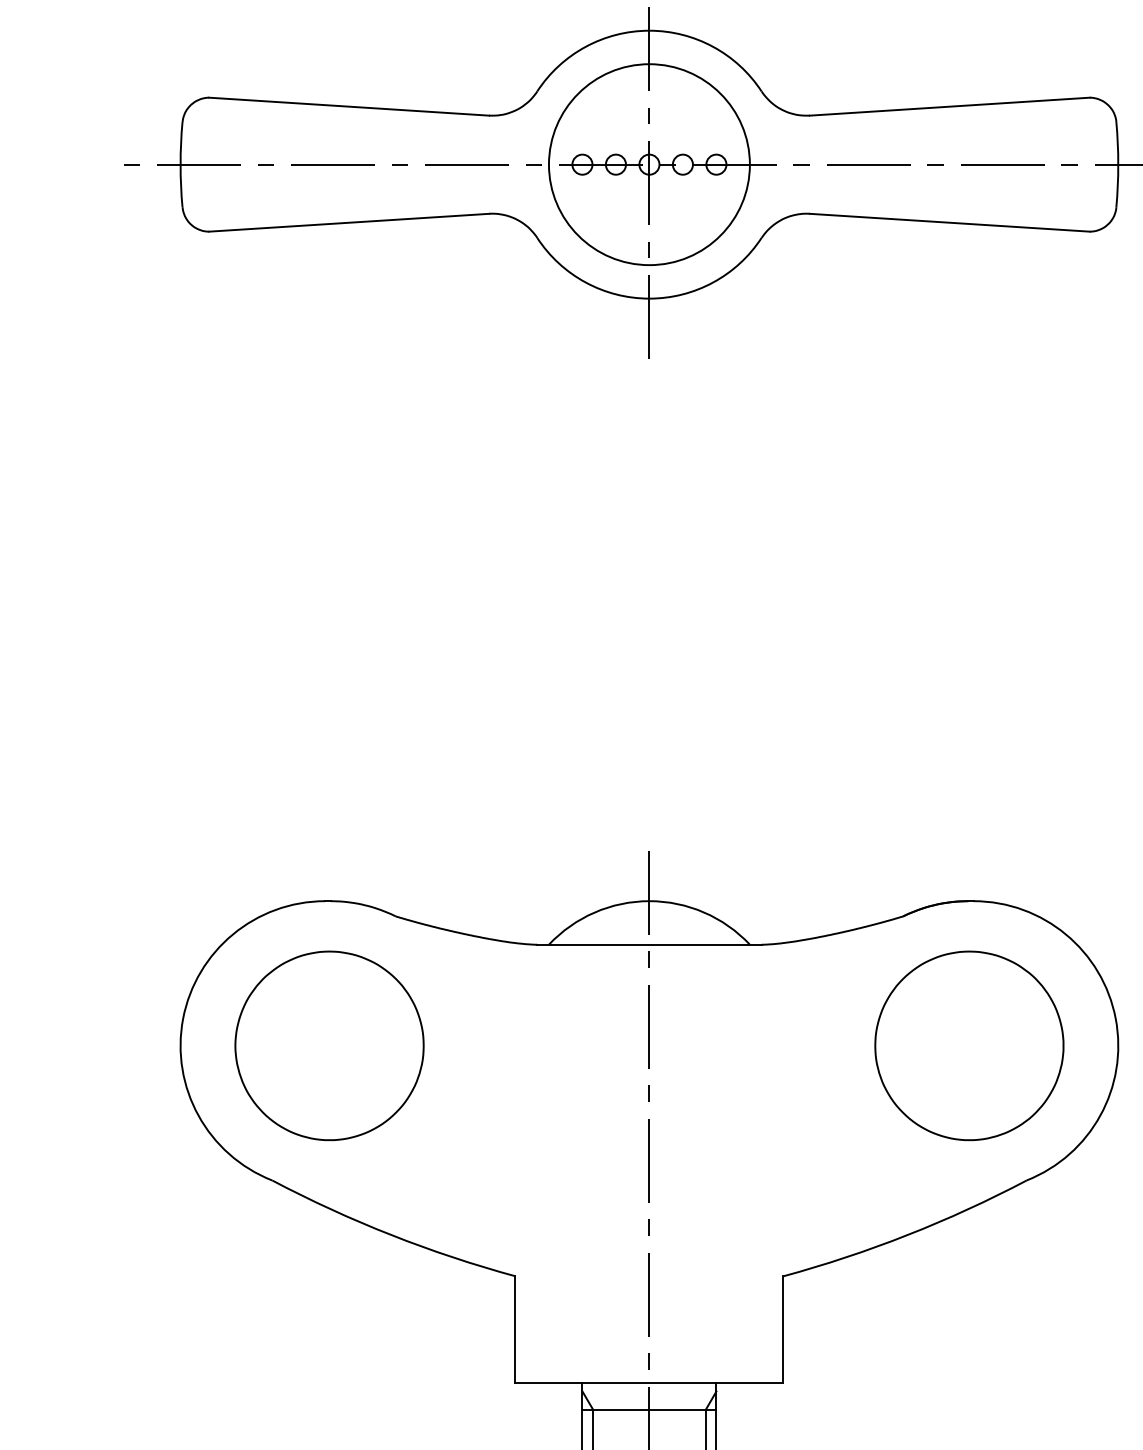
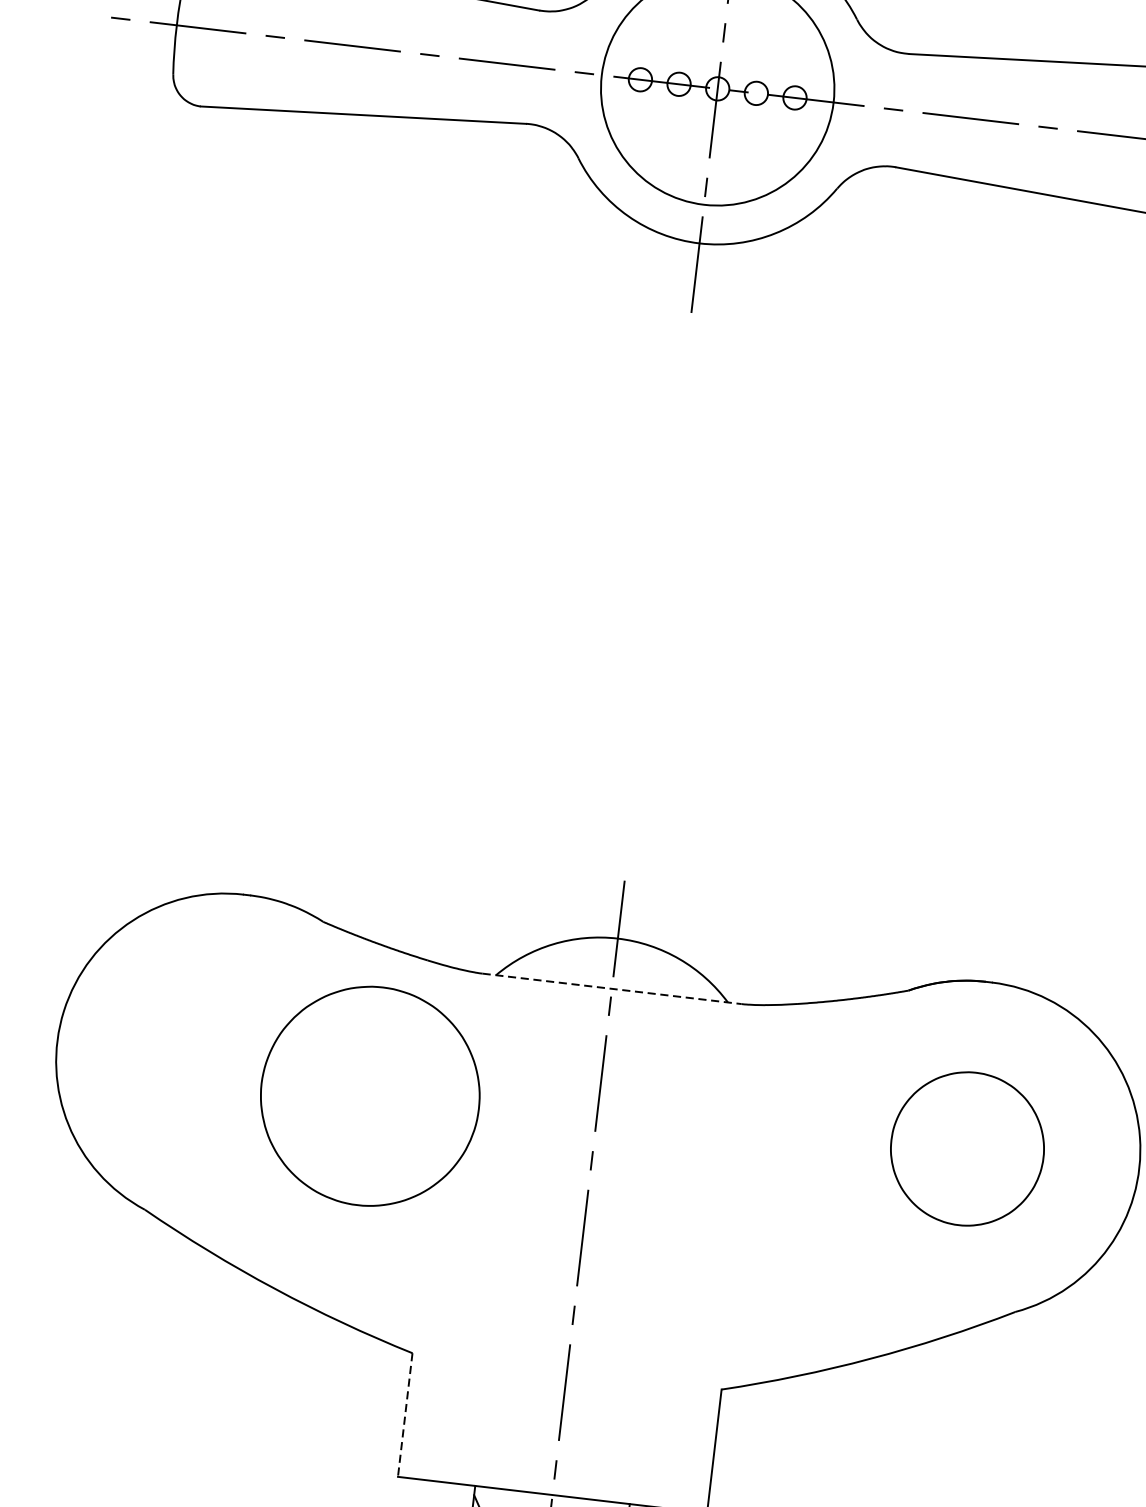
line: (650, 944) -> (613, 988), solid -> dashed
part: (329, 1045) -> (370, 1095), moved
part: (969, 1045) -> (967, 1148), size x0.7
line: (515, 1329) -> (405, 1414), solid -> dashed

